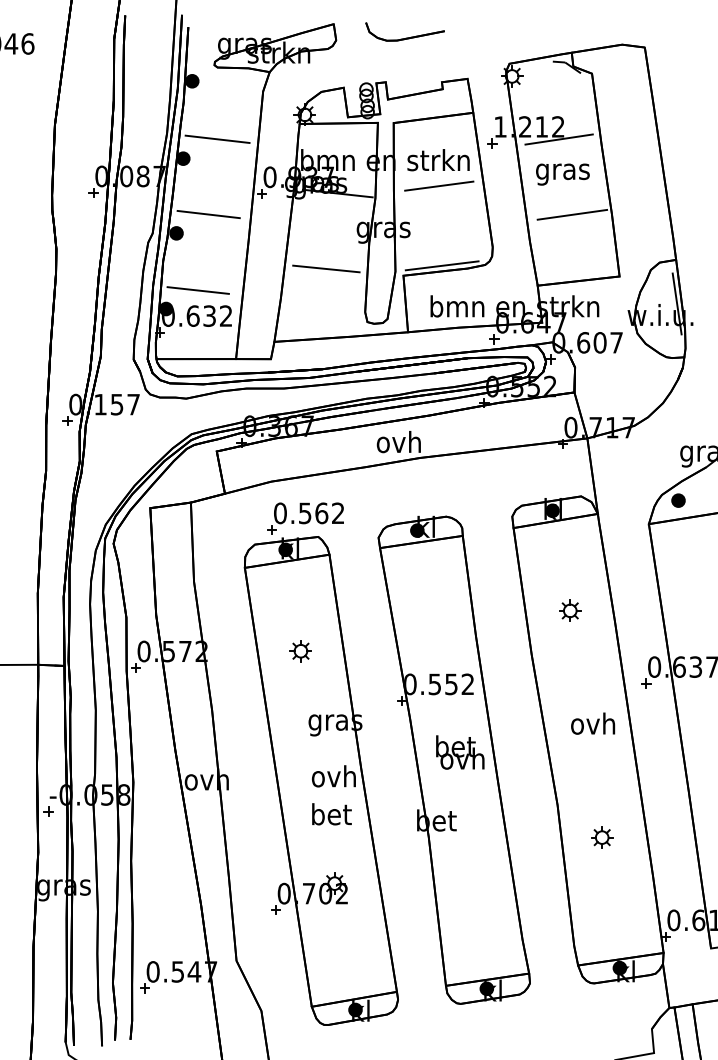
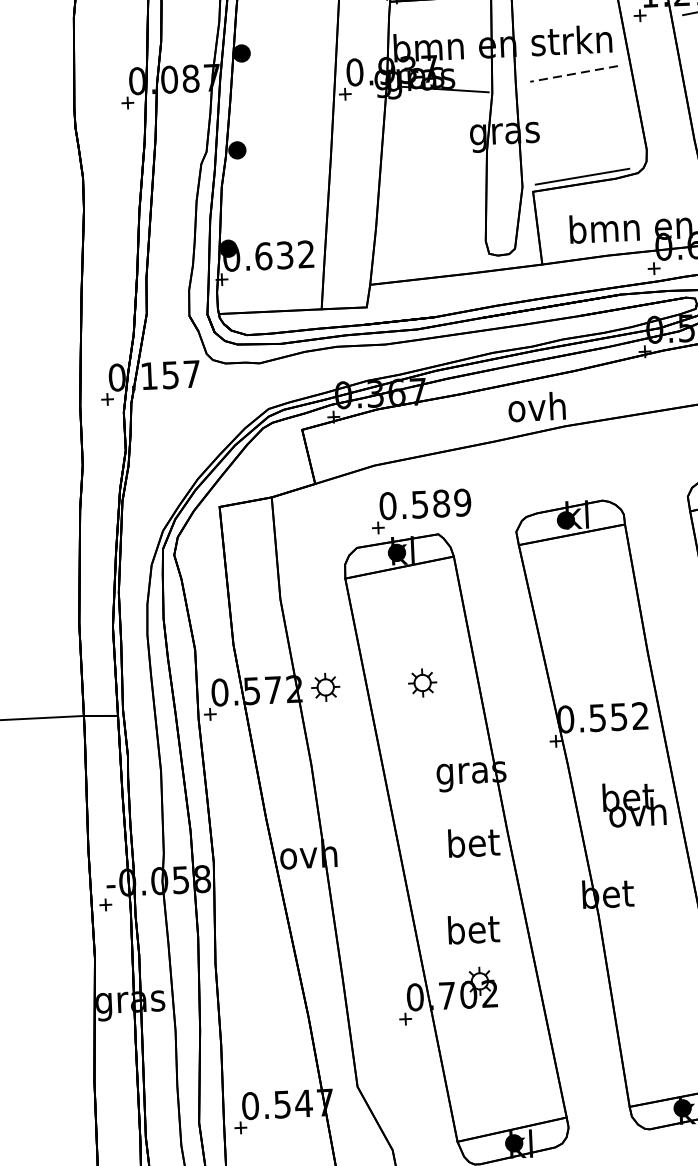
line: (217, 138) -> (284, 25), removed
line: (438, 186) -> (573, 74), solid -> dashed
line: (208, 214) -> (277, 124), removed
line: (326, 268) -> (433, 186), removed
line: (197, 290) -> (267, 222), removed
text: (329, 513) -> (451, 503), 0.562 -> 0.589
part: (225, 651) -> (325, 687), added
text: (333, 776) -> (472, 842), ovh -> bet
text: (331, 814) -> (473, 929), moved

